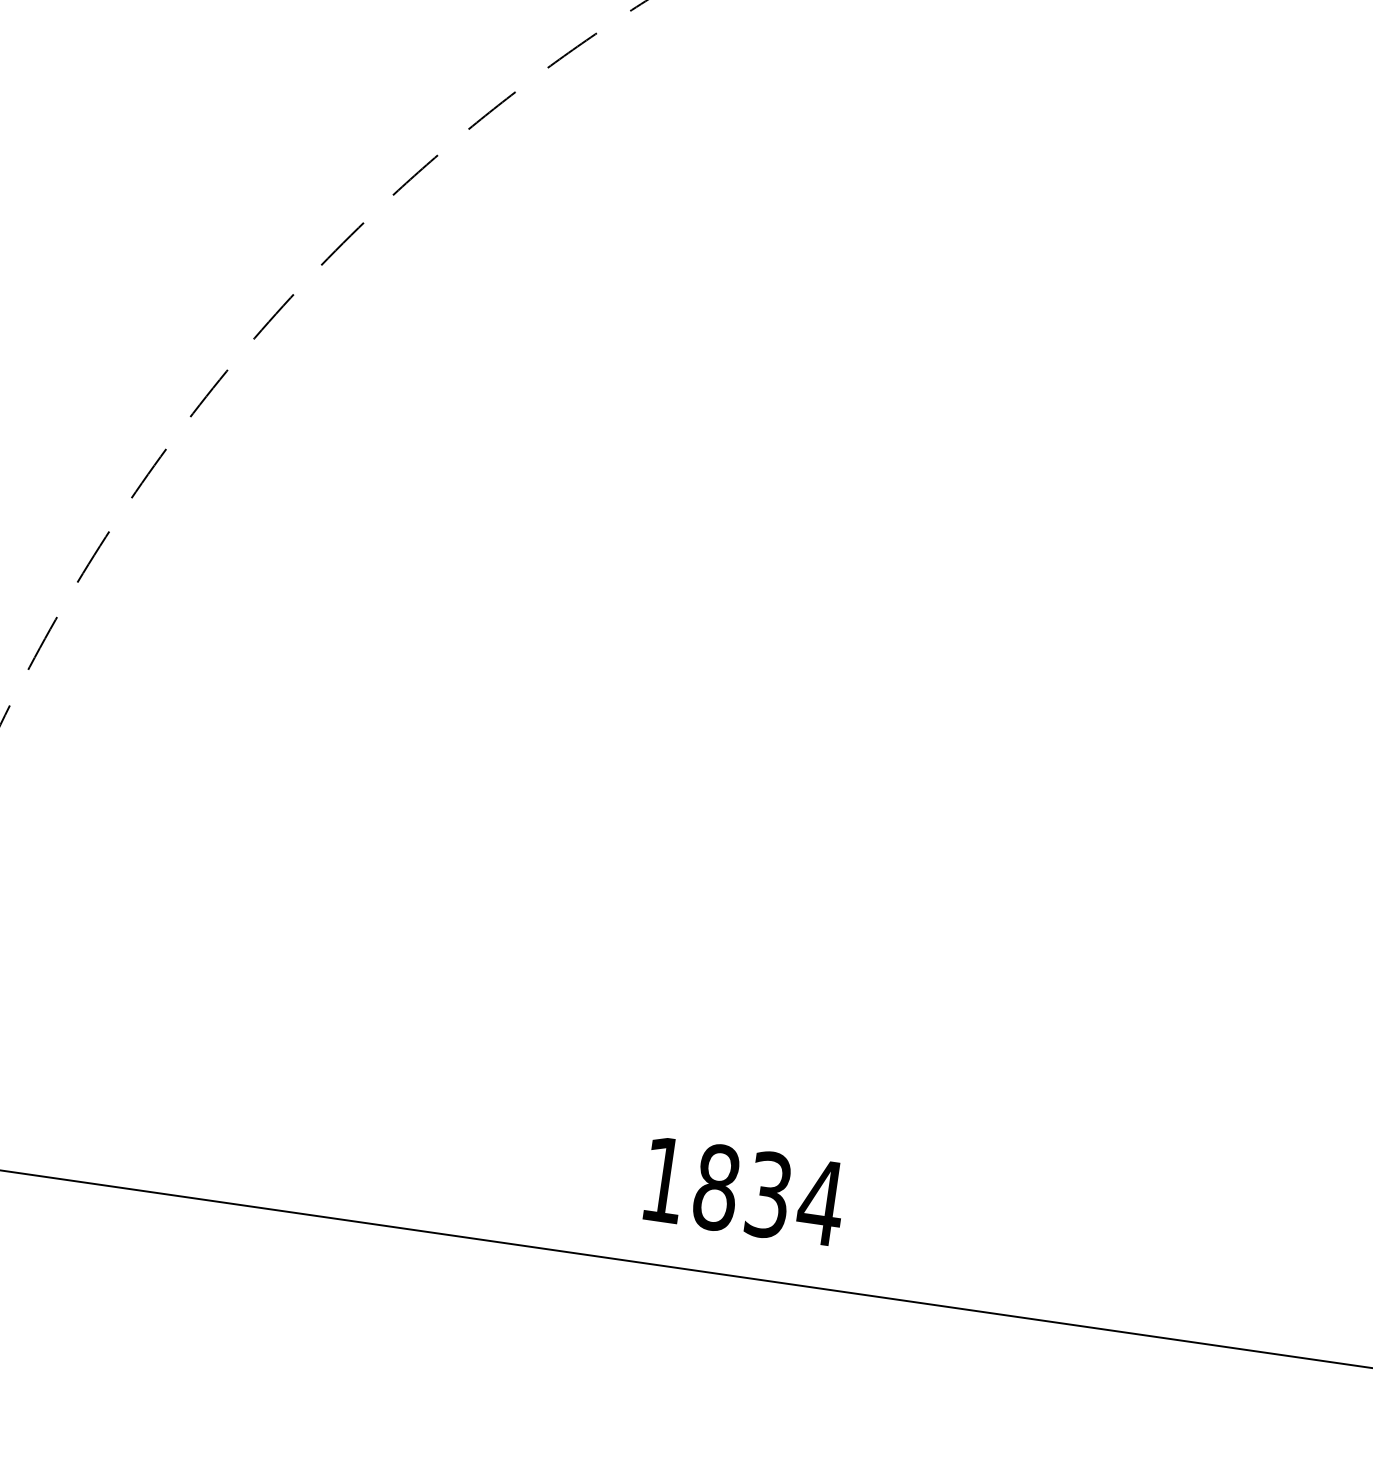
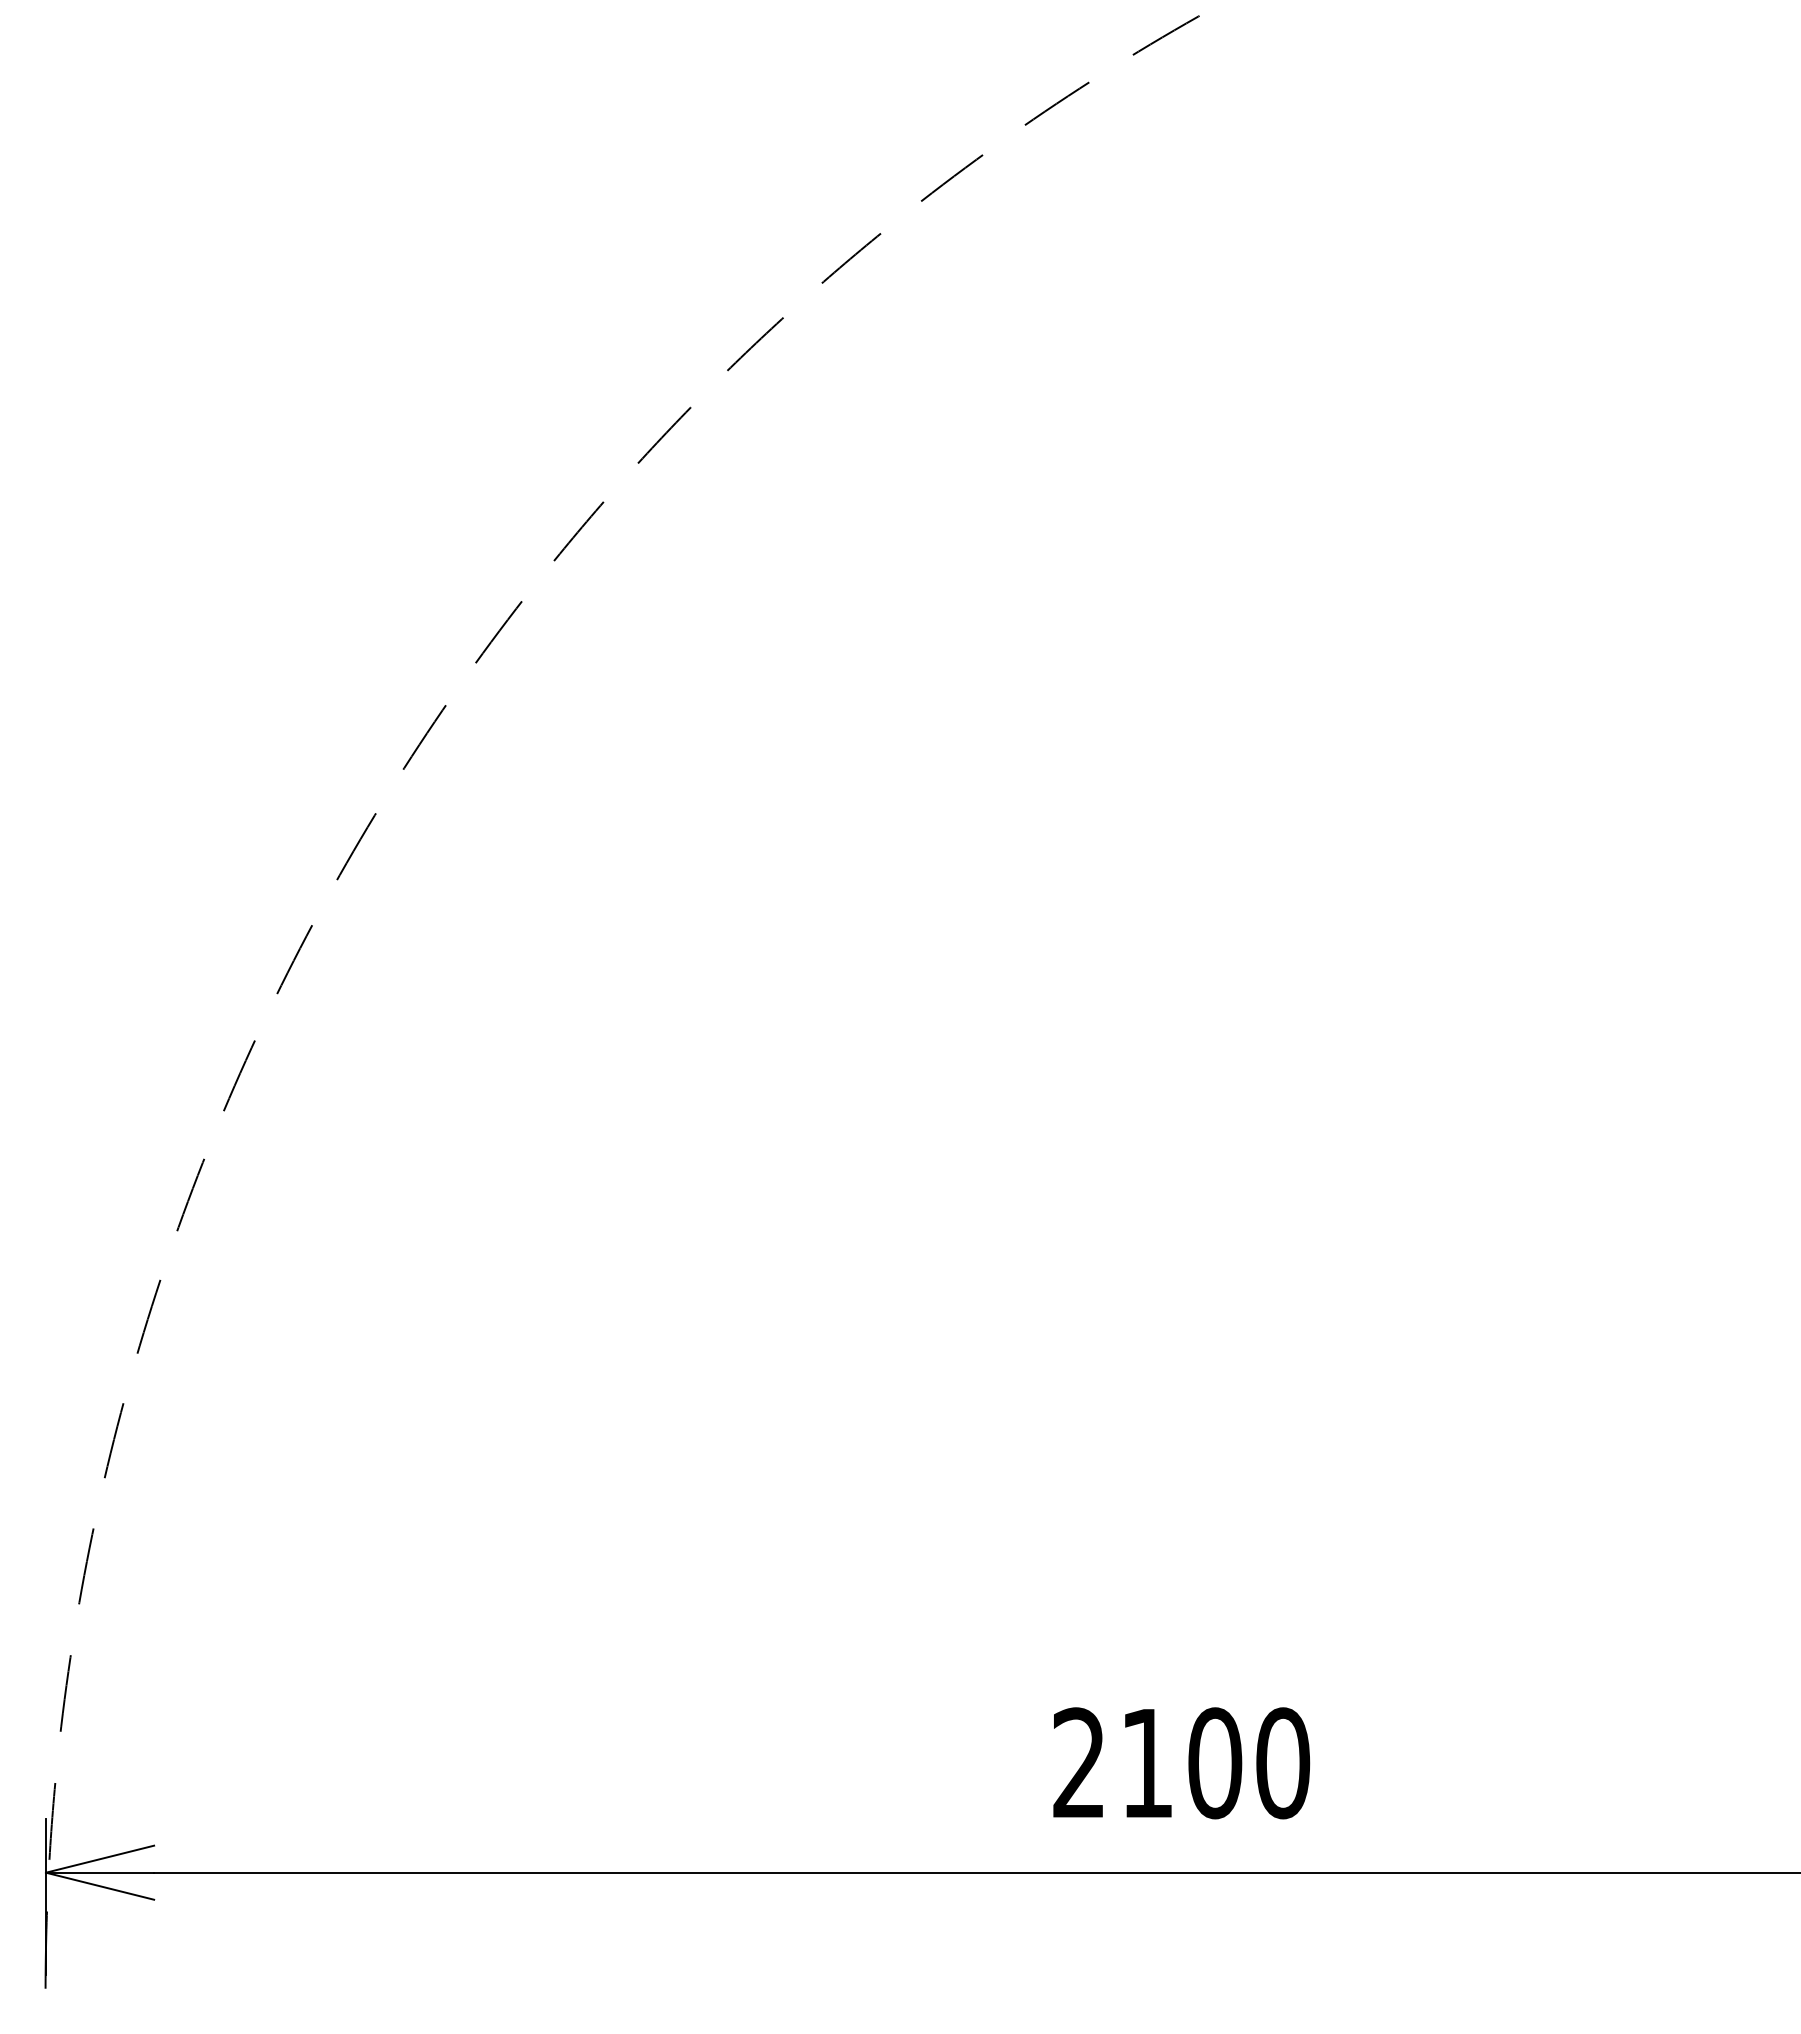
text: (743, 1191) -> (1182, 1763), 1834 -> 2100

